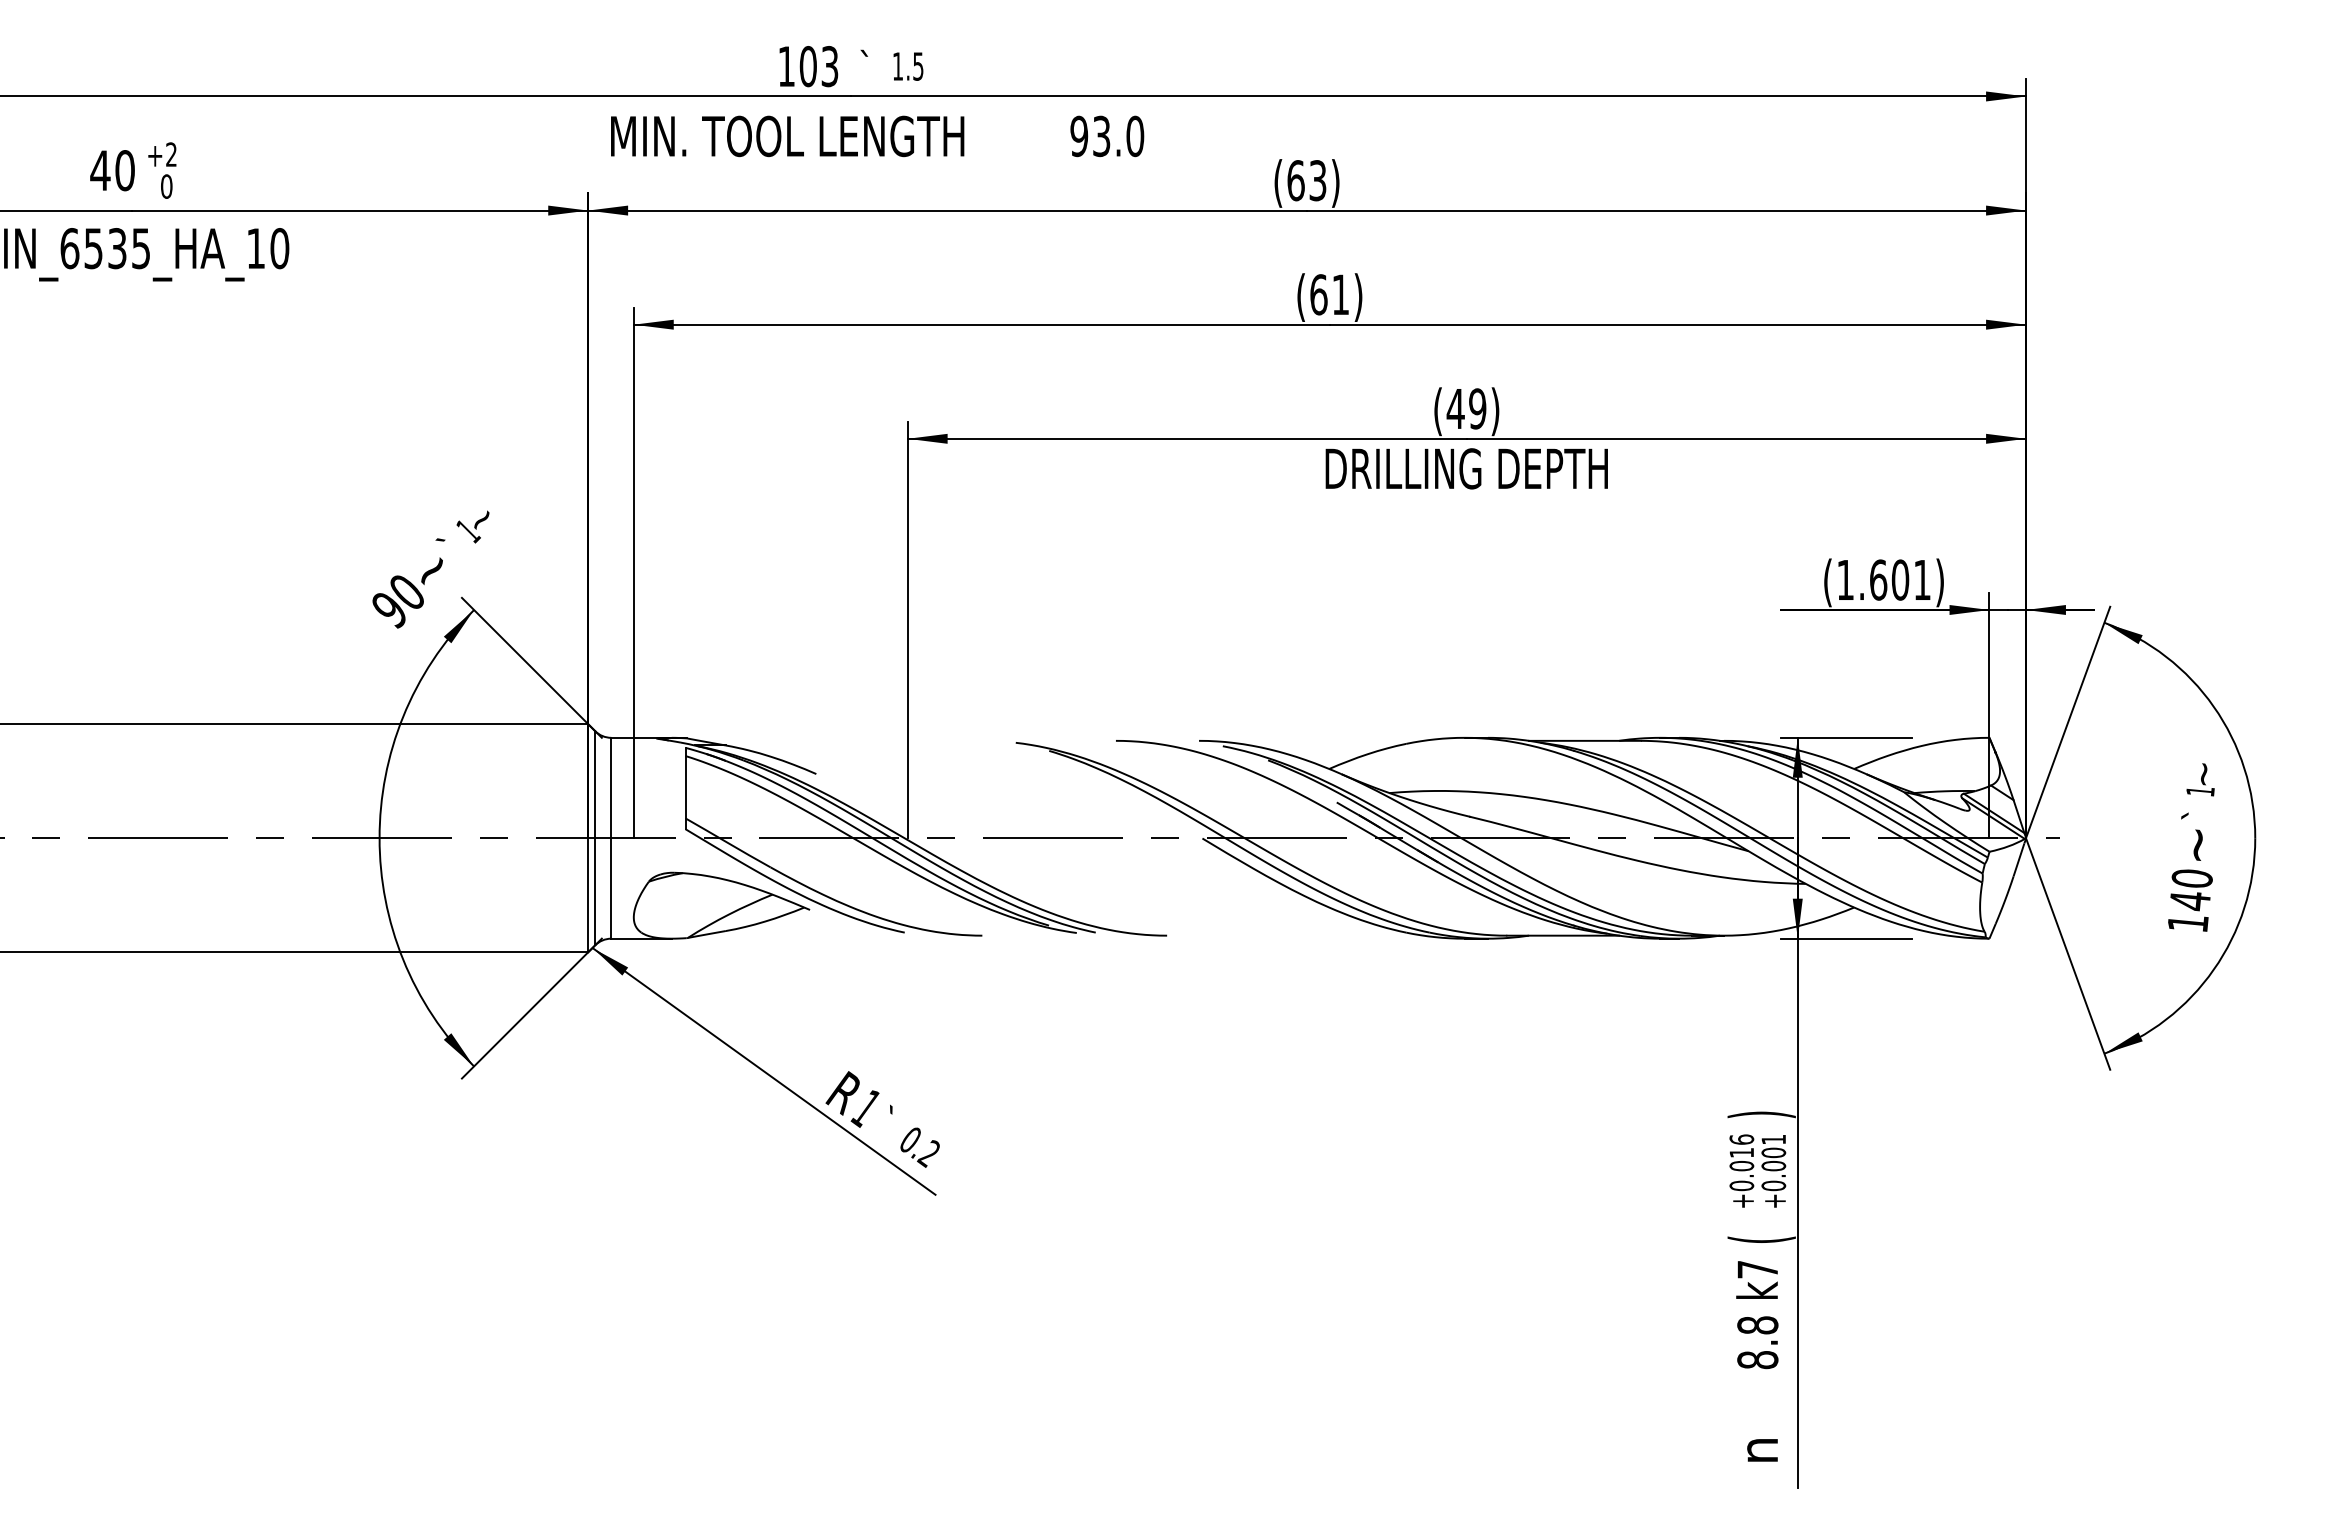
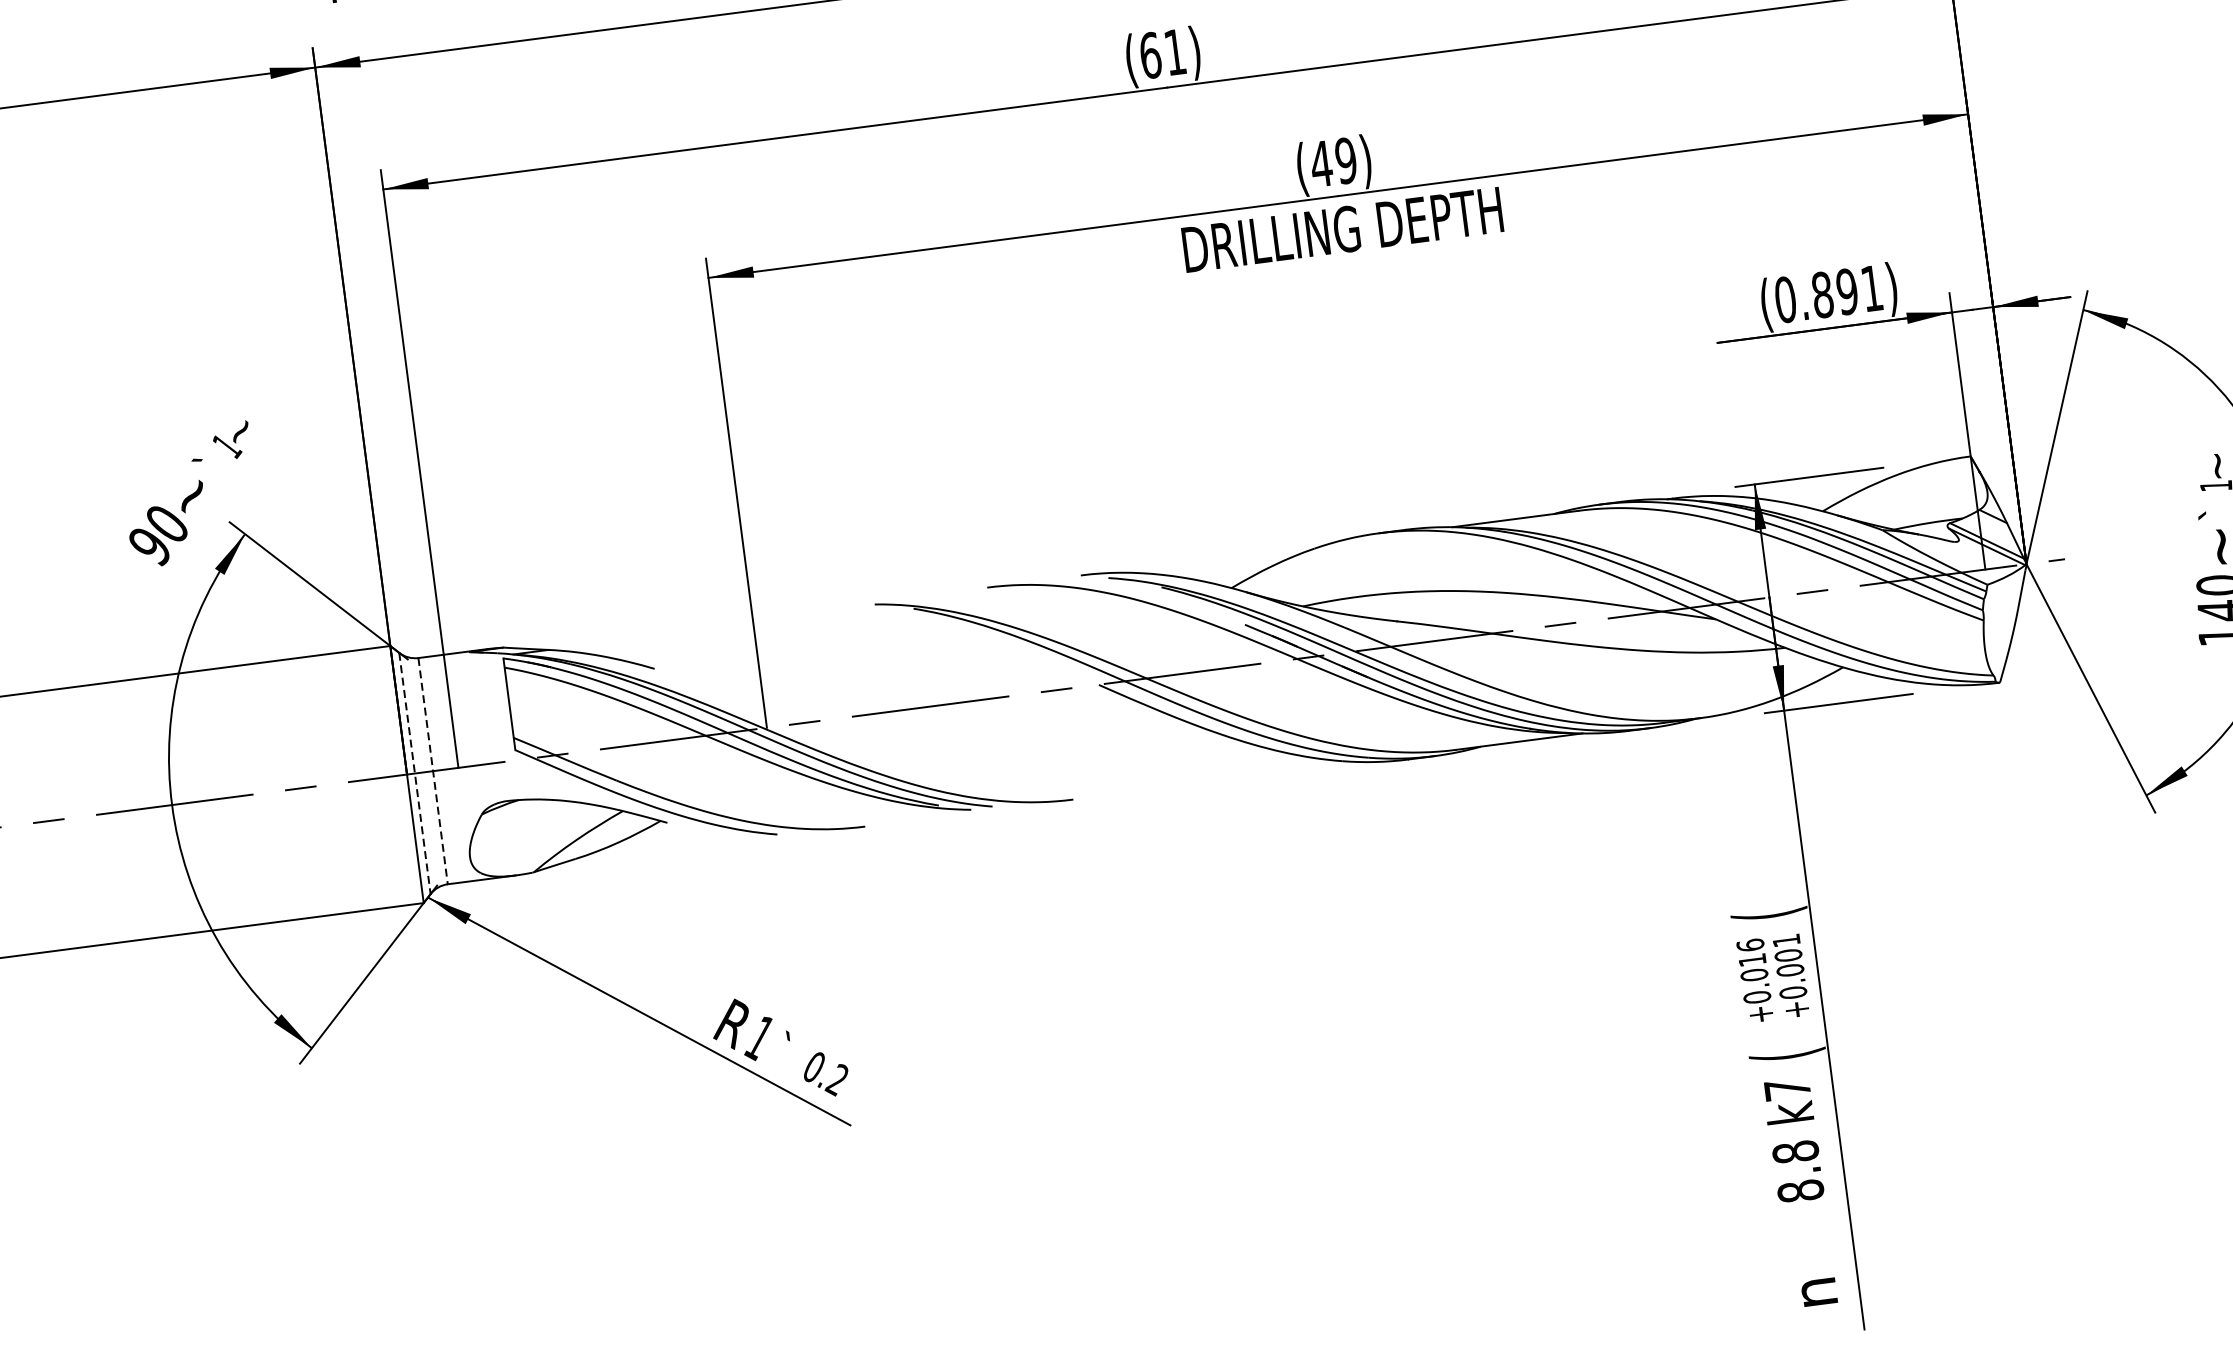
text: (1873, 579) -> (1816, 295), (1.601) -> (0.891)
line: (595, 838) -> (415, 773), solid -> dashed
line: (611, 838) -> (433, 771), solid -> dashed
text: (1761, 1114) -> (1769, 914), ) -> (

